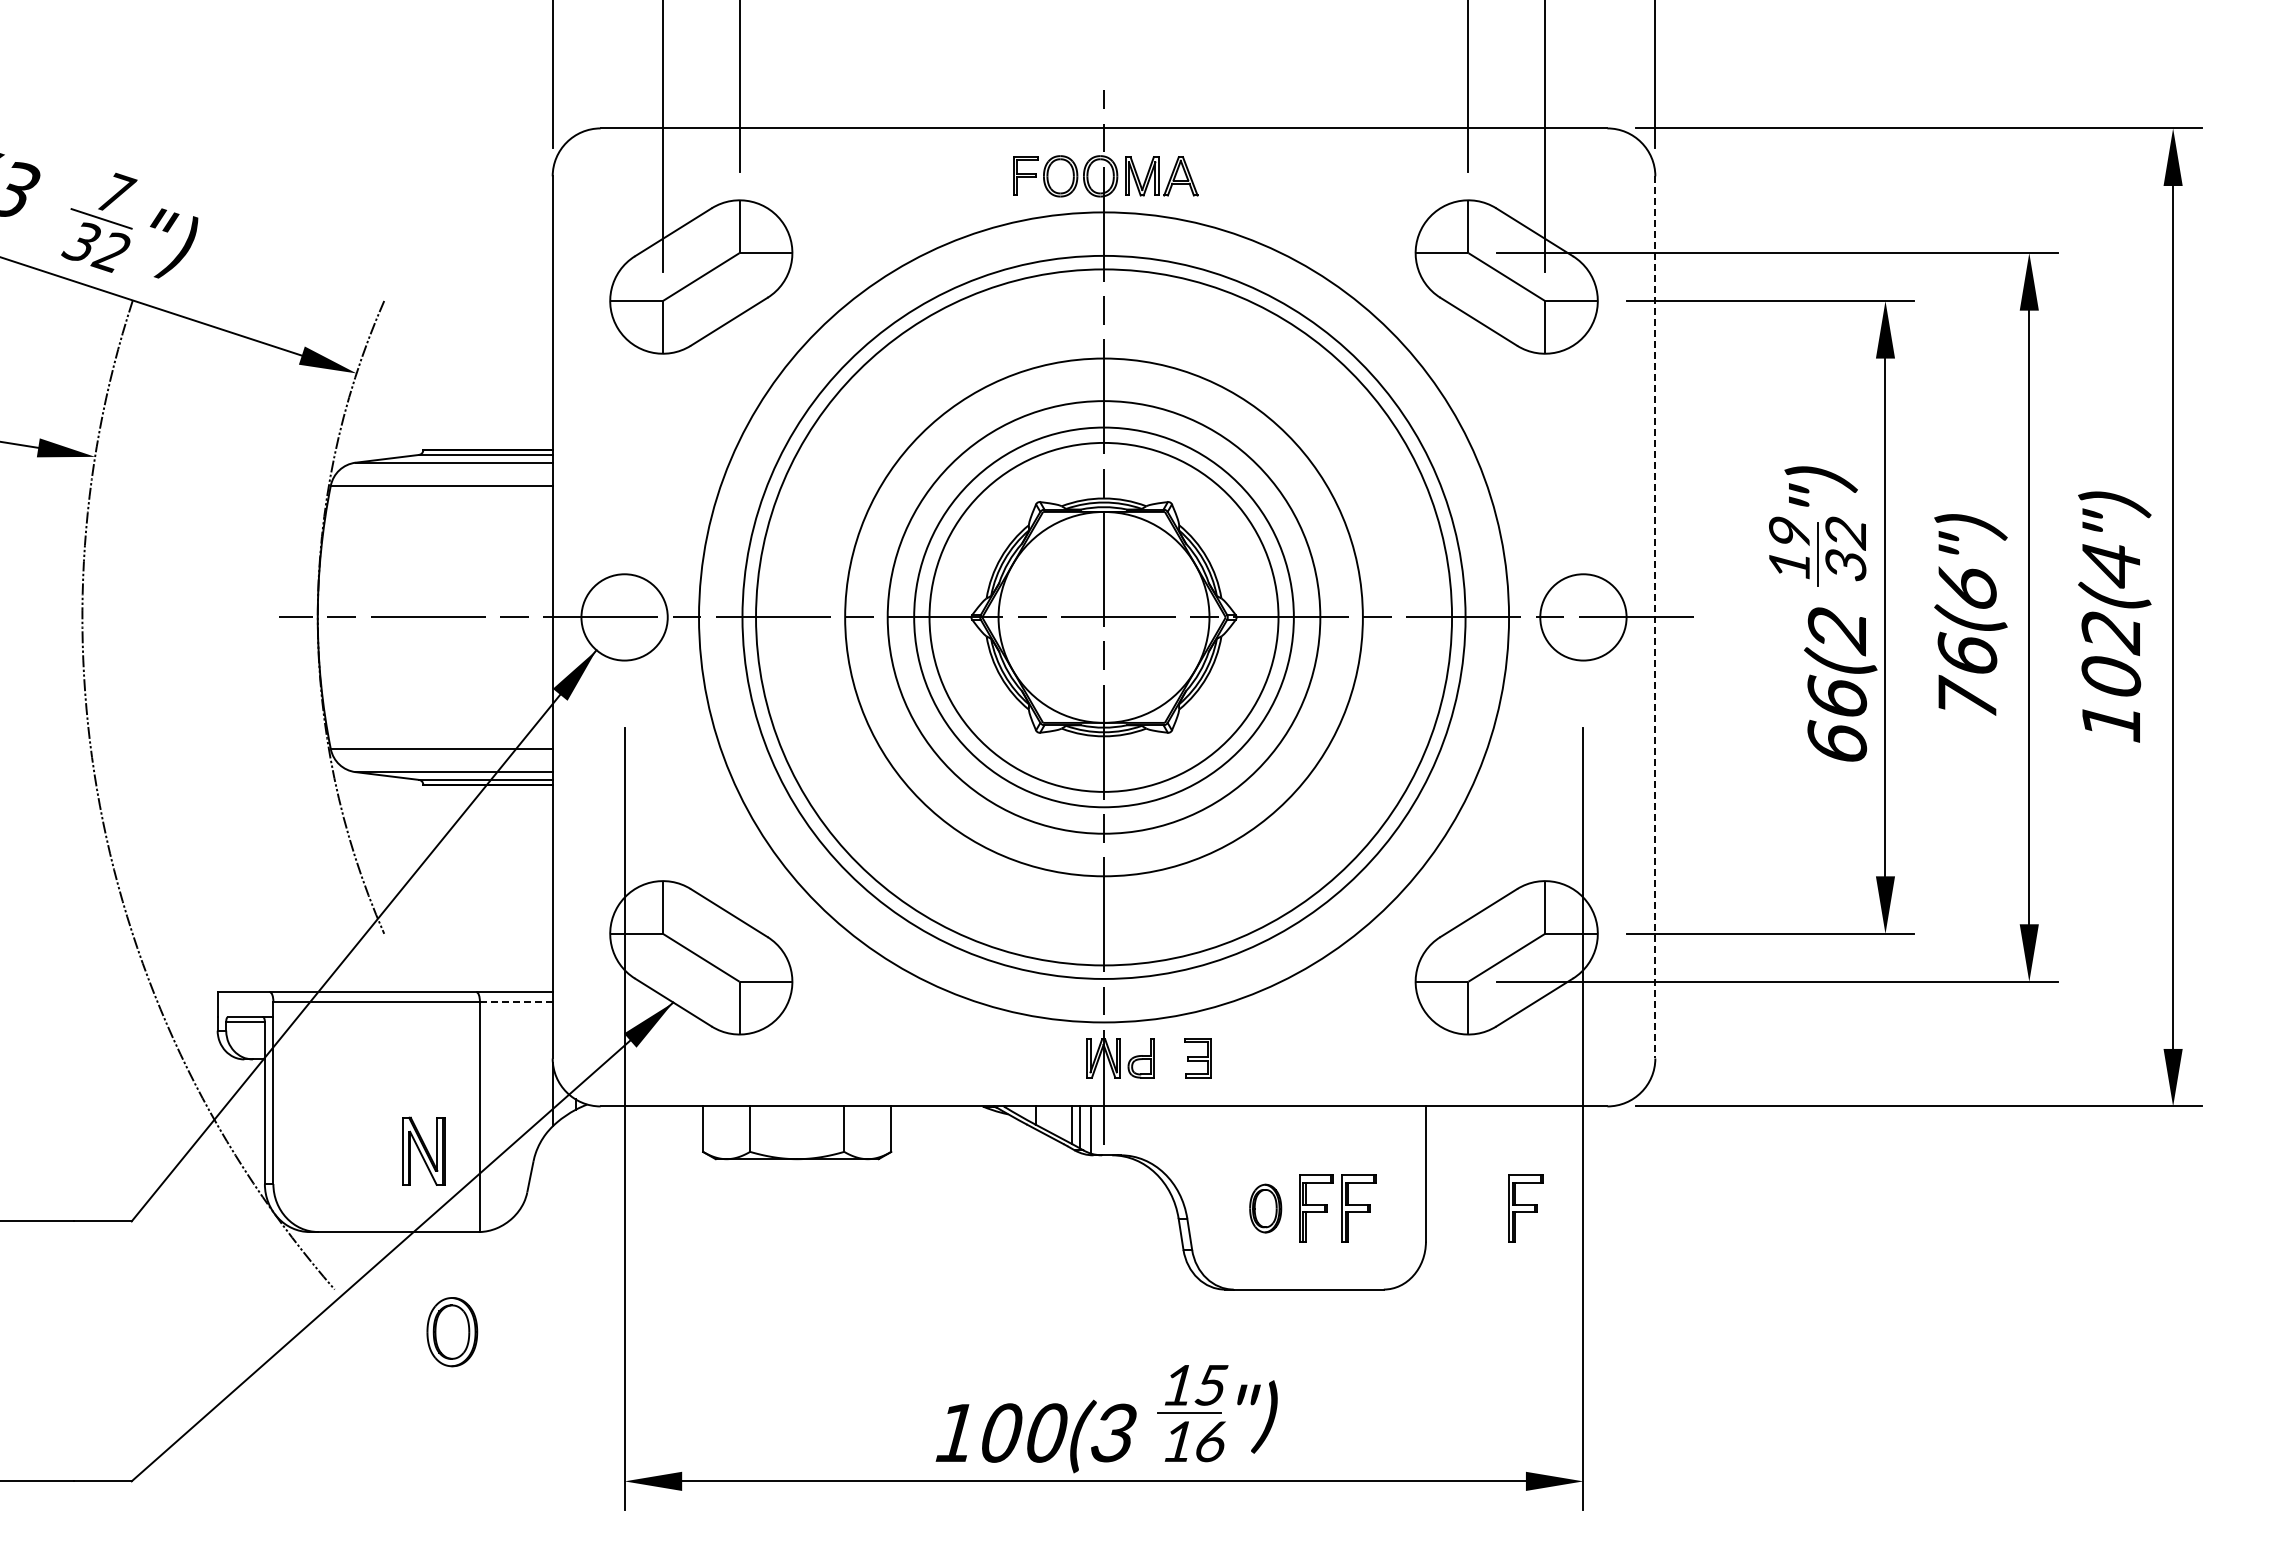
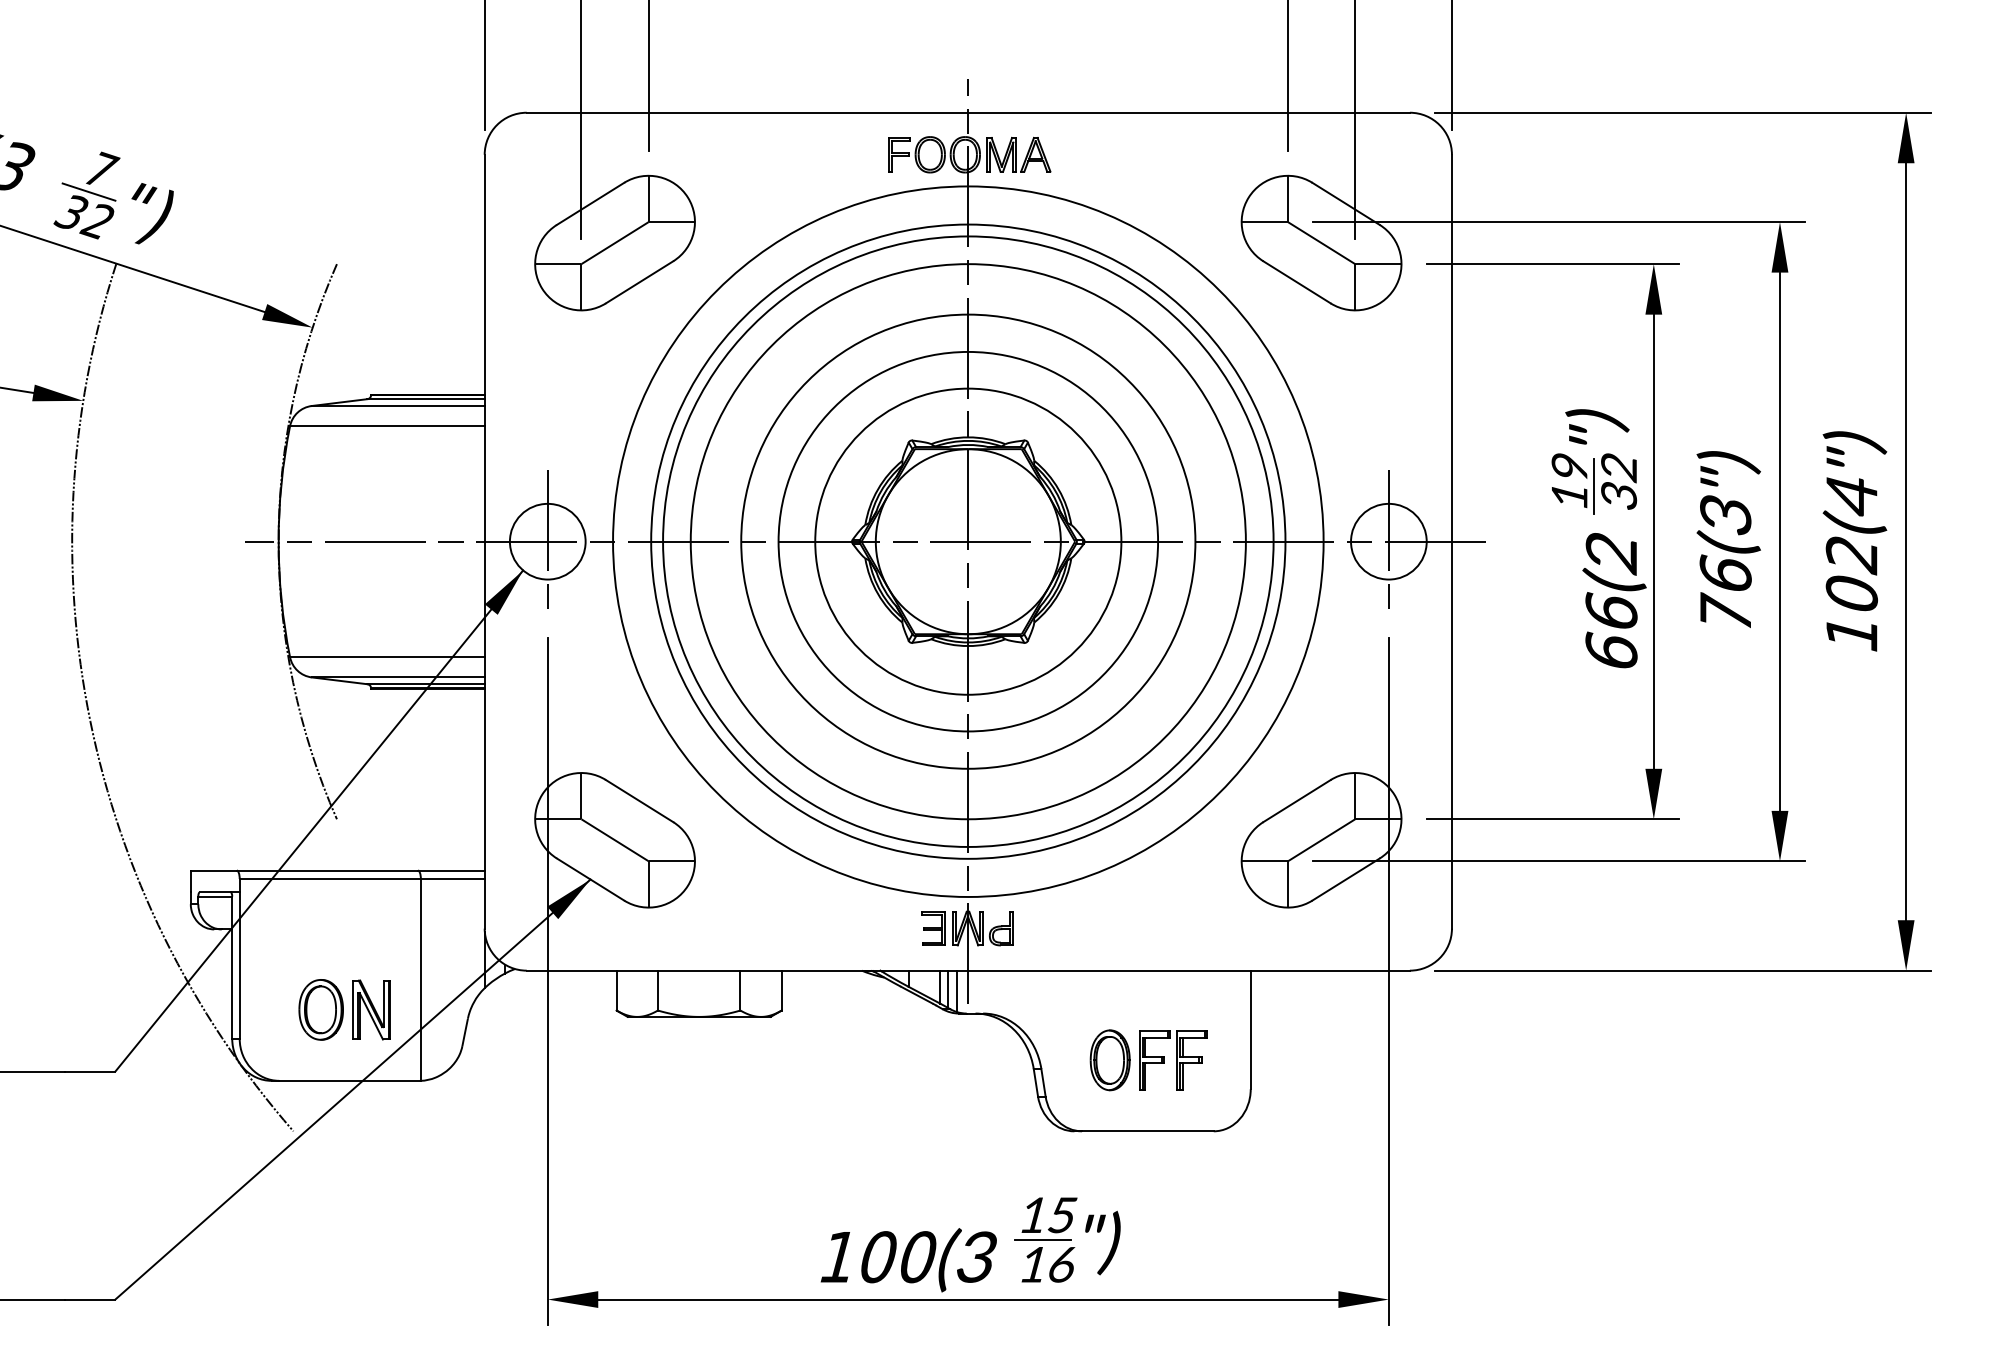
text: (1967, 587) -> (1725, 515), (6") -> (3")
line: (624, 616) -> (547, 540), added
line: (1583, 616) -> (1388, 540), added
circle: (1103, 617) -> (967, 541), size x1.67
line: (1655, 617) -> (1452, 541), dashed -> solid
line: (516, 1001) -> (452, 878), dashed -> solid
part: (1197, 1058) -> (932, 928), moved
part: (1265, 1208) -> (1109, 1060), size x1.43
part: (1525, 1208) -> (1338, 1060), removed
part: (452, 1332) -> (321, 1010), moved

